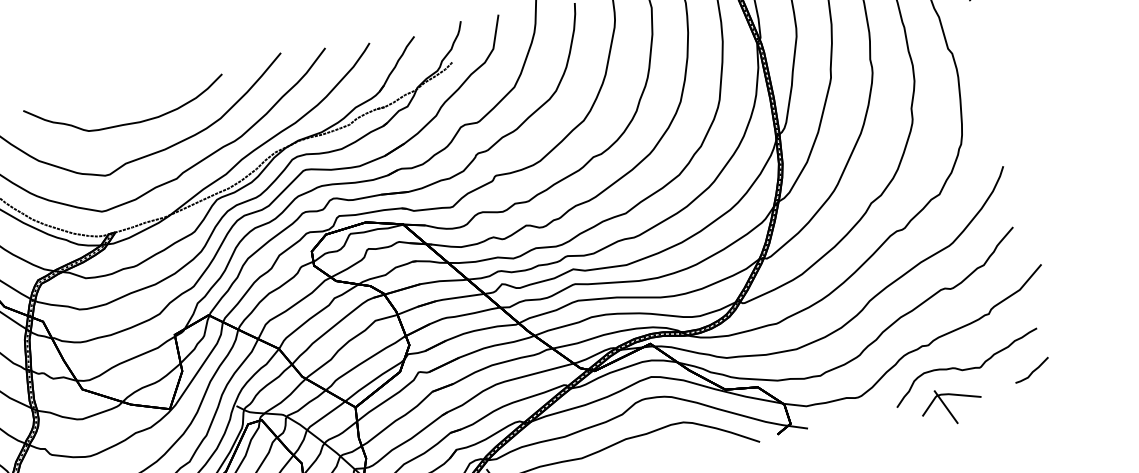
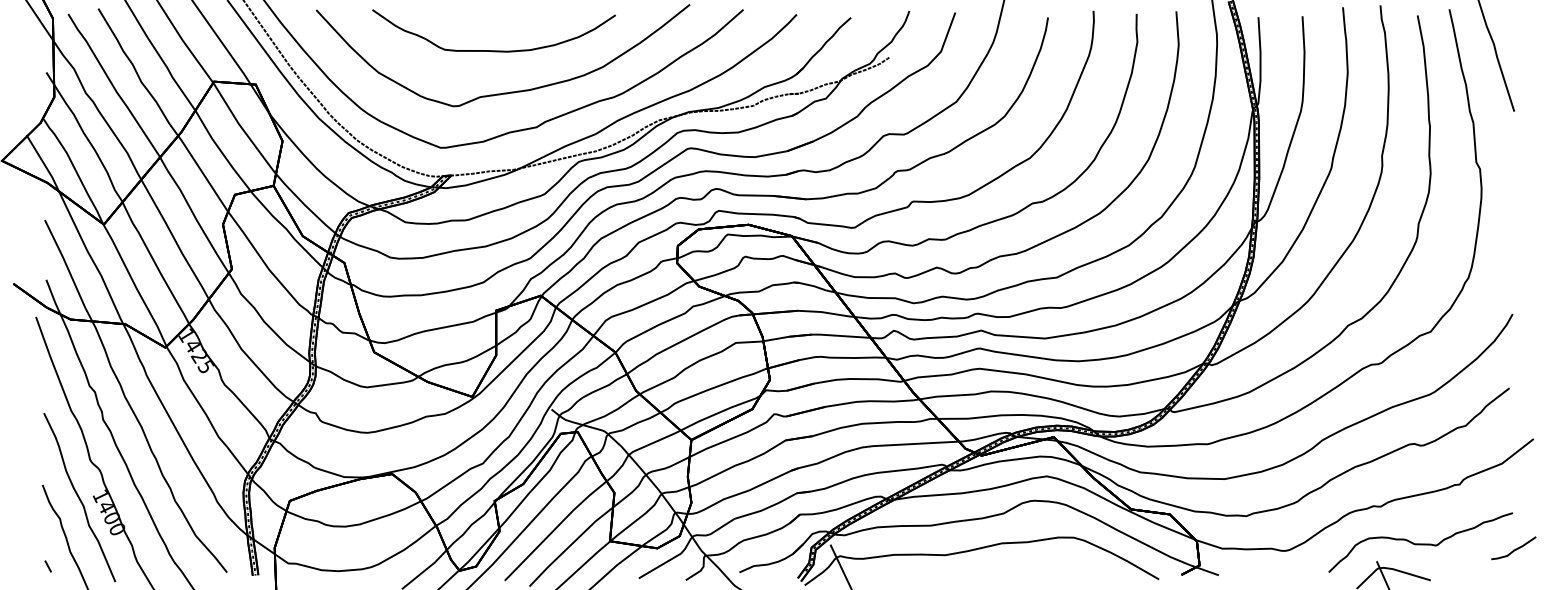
curve: (1031, 371) -> (1513, 549), moved

